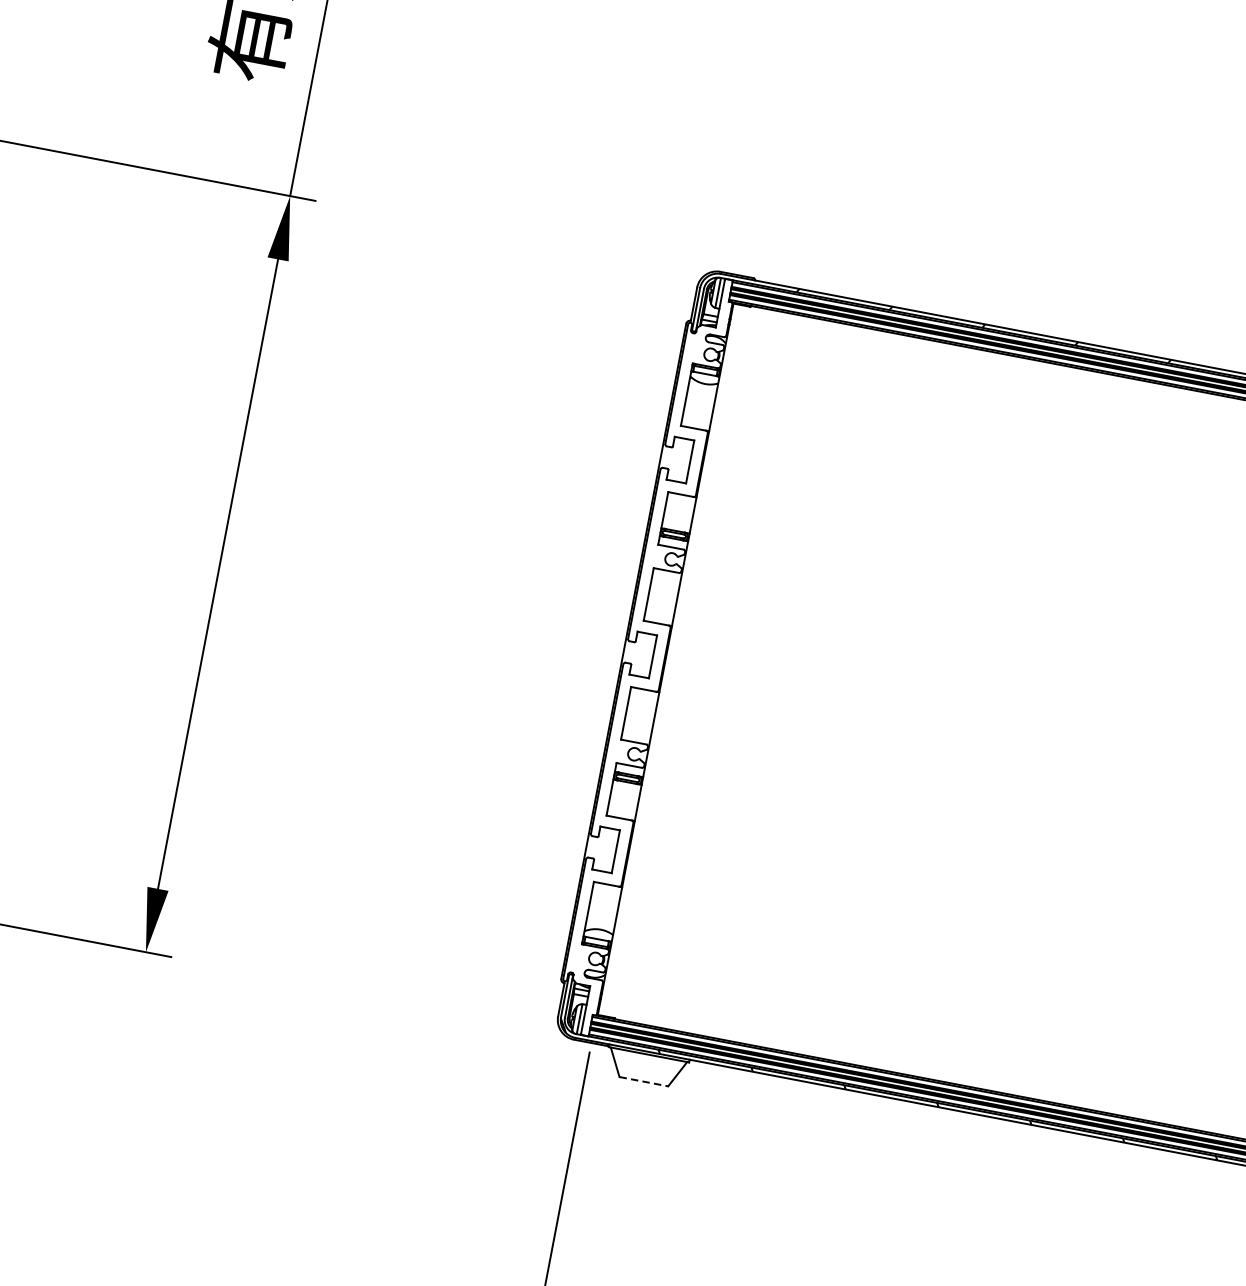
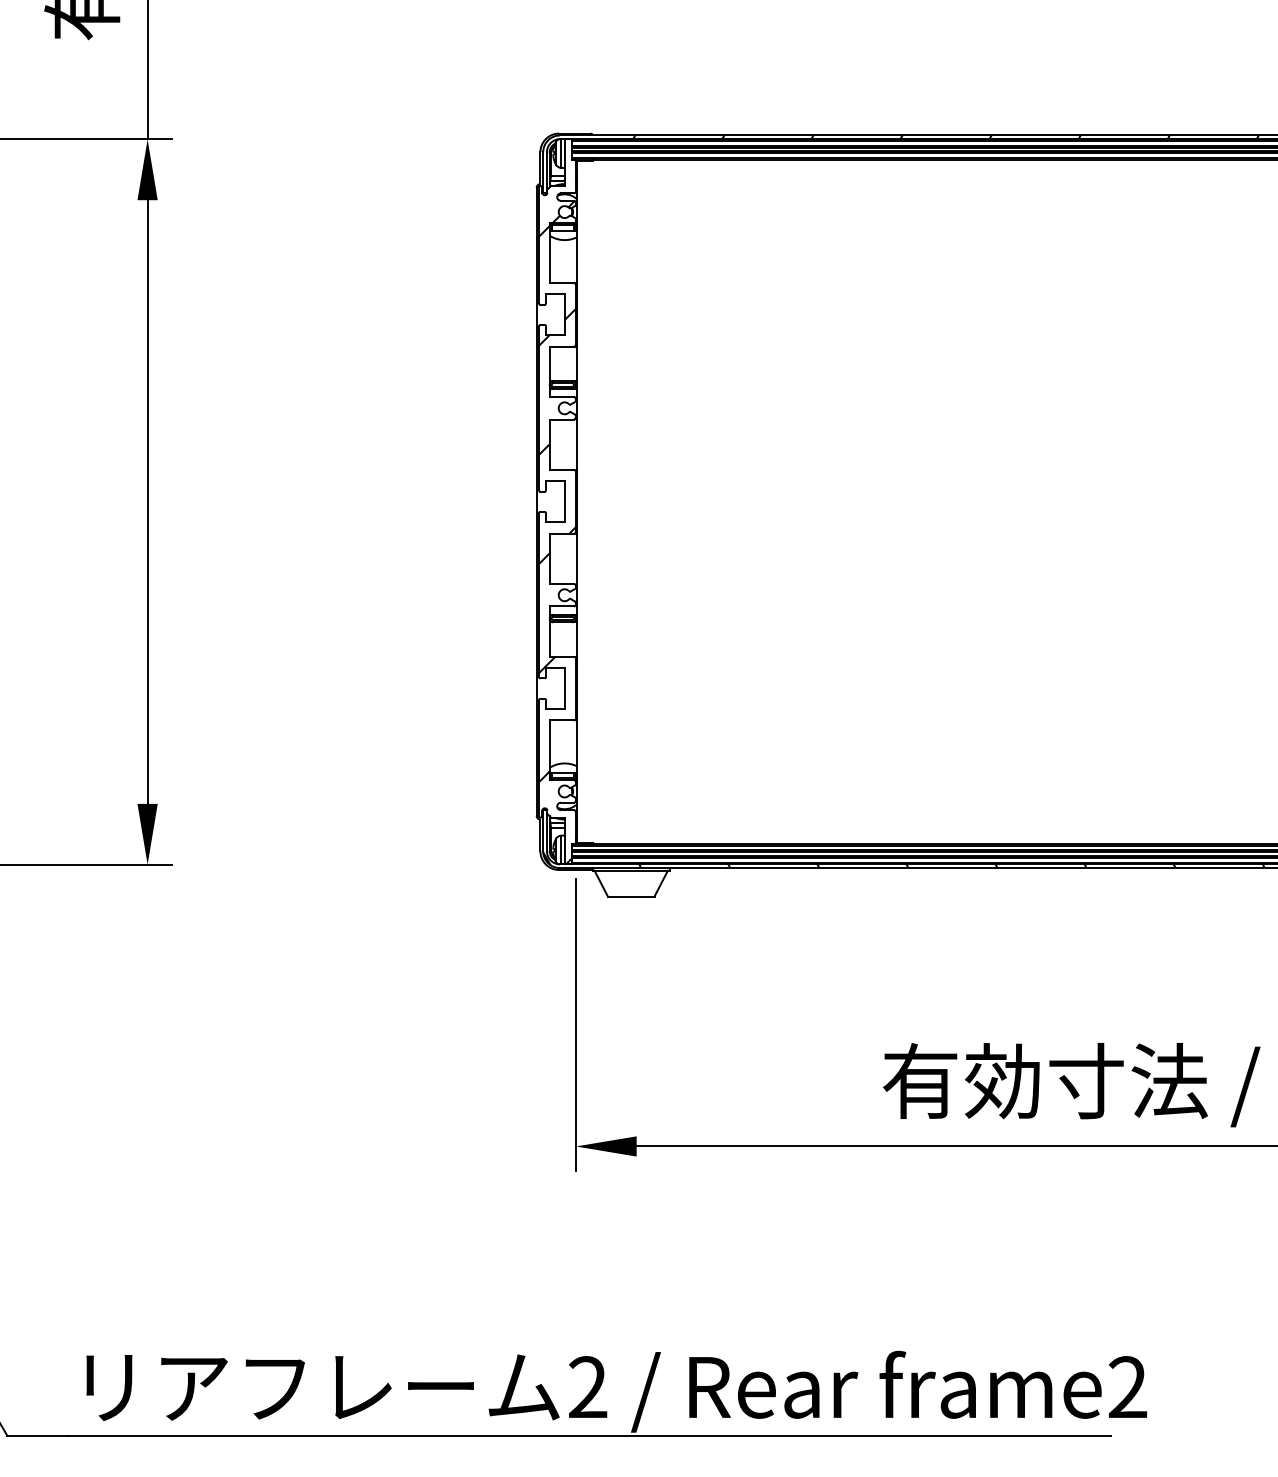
hatch: (638, 687) -> (556, 532), added
line: (644, 1081) -> (631, 896), dashed -> solid

